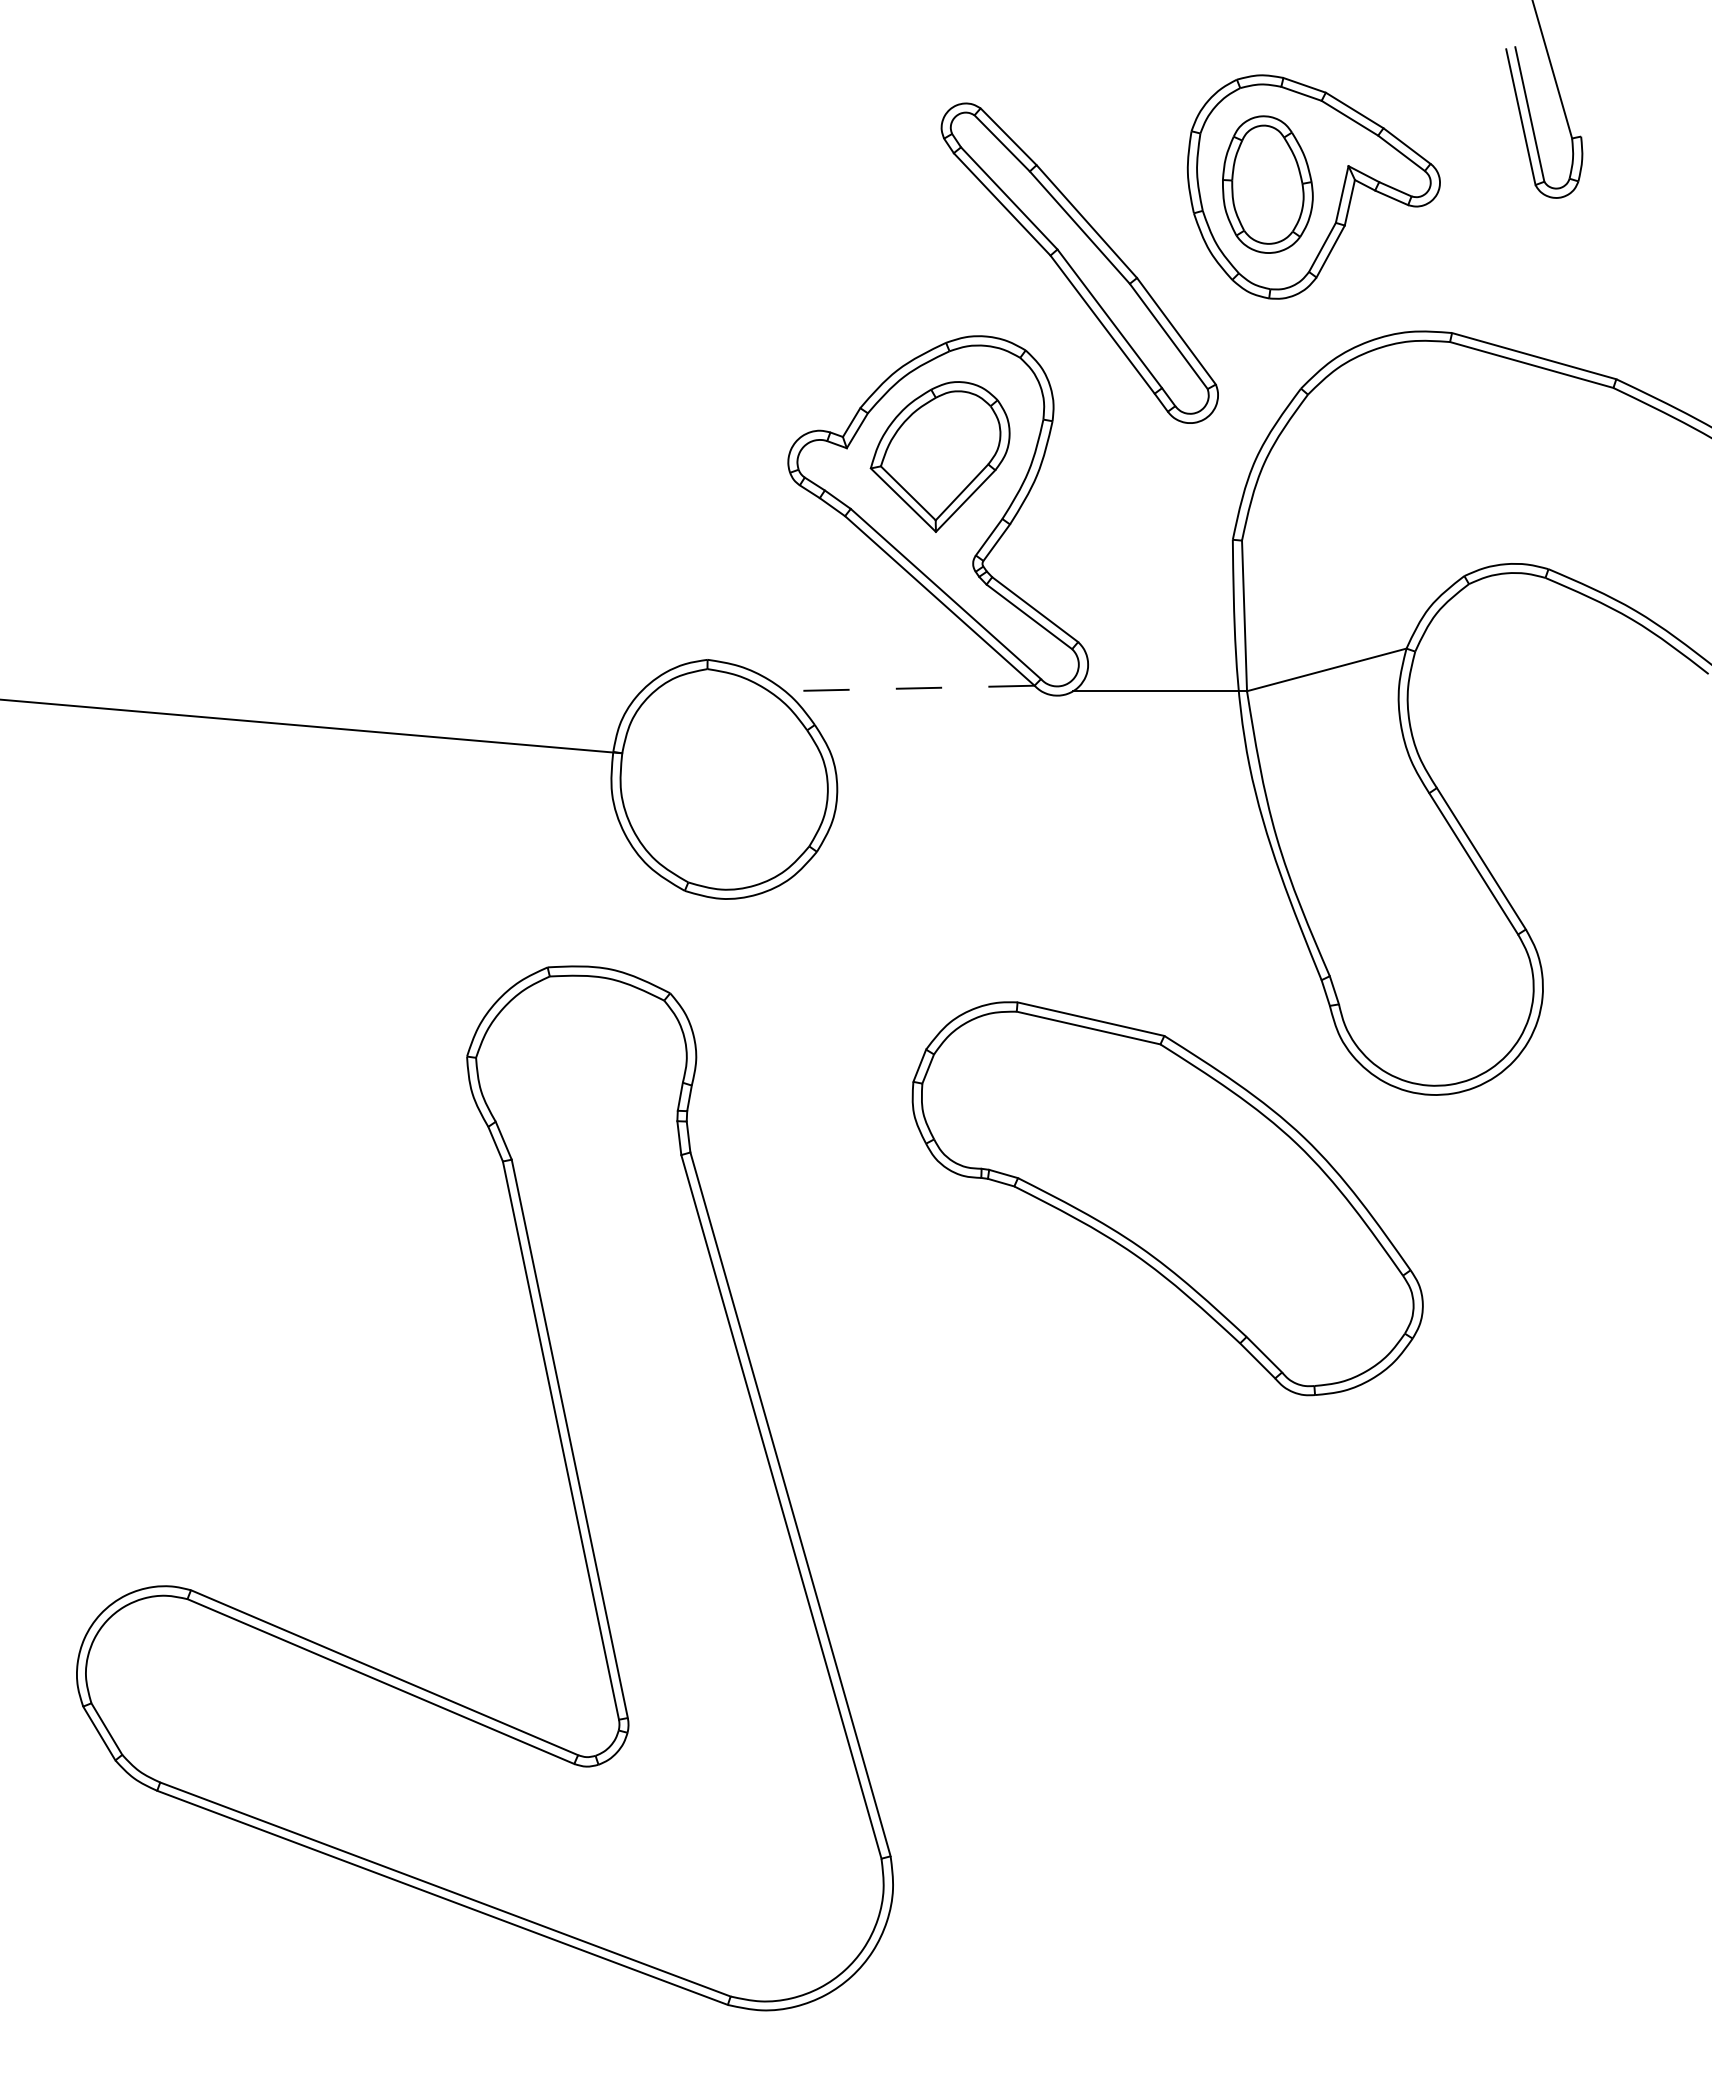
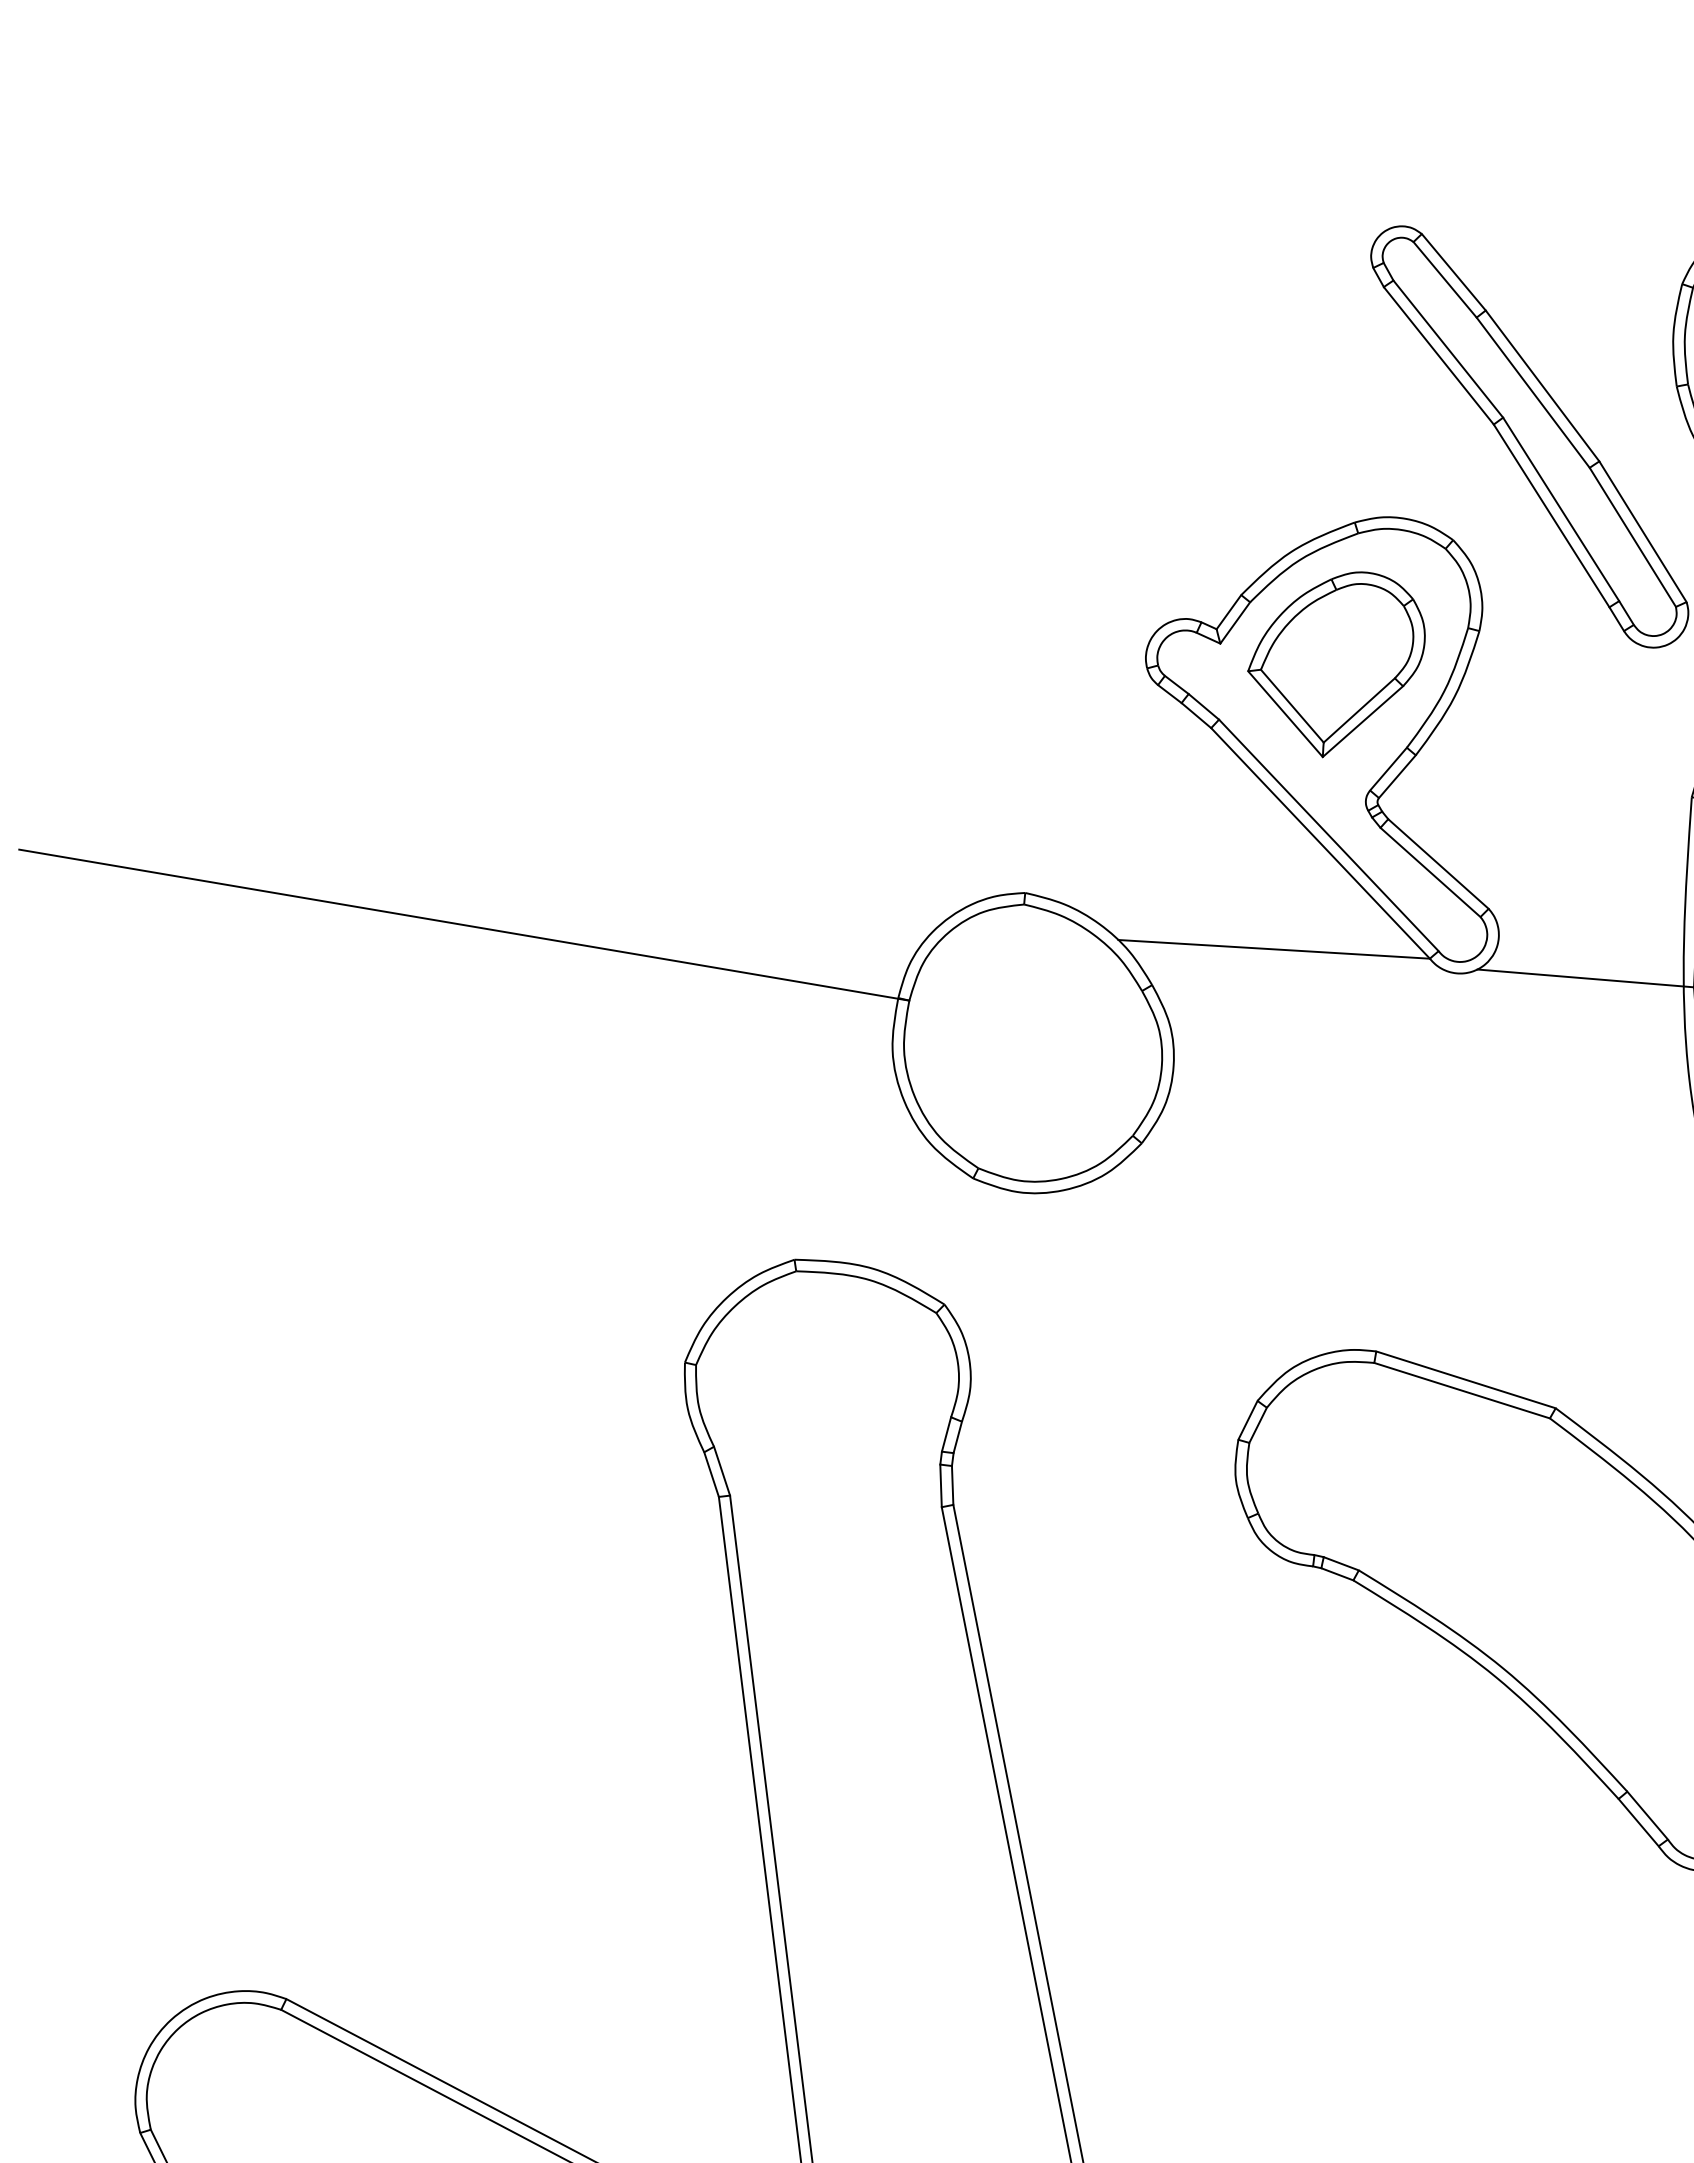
line: (909, 688) -> (1273, 949), dashed -> solid

